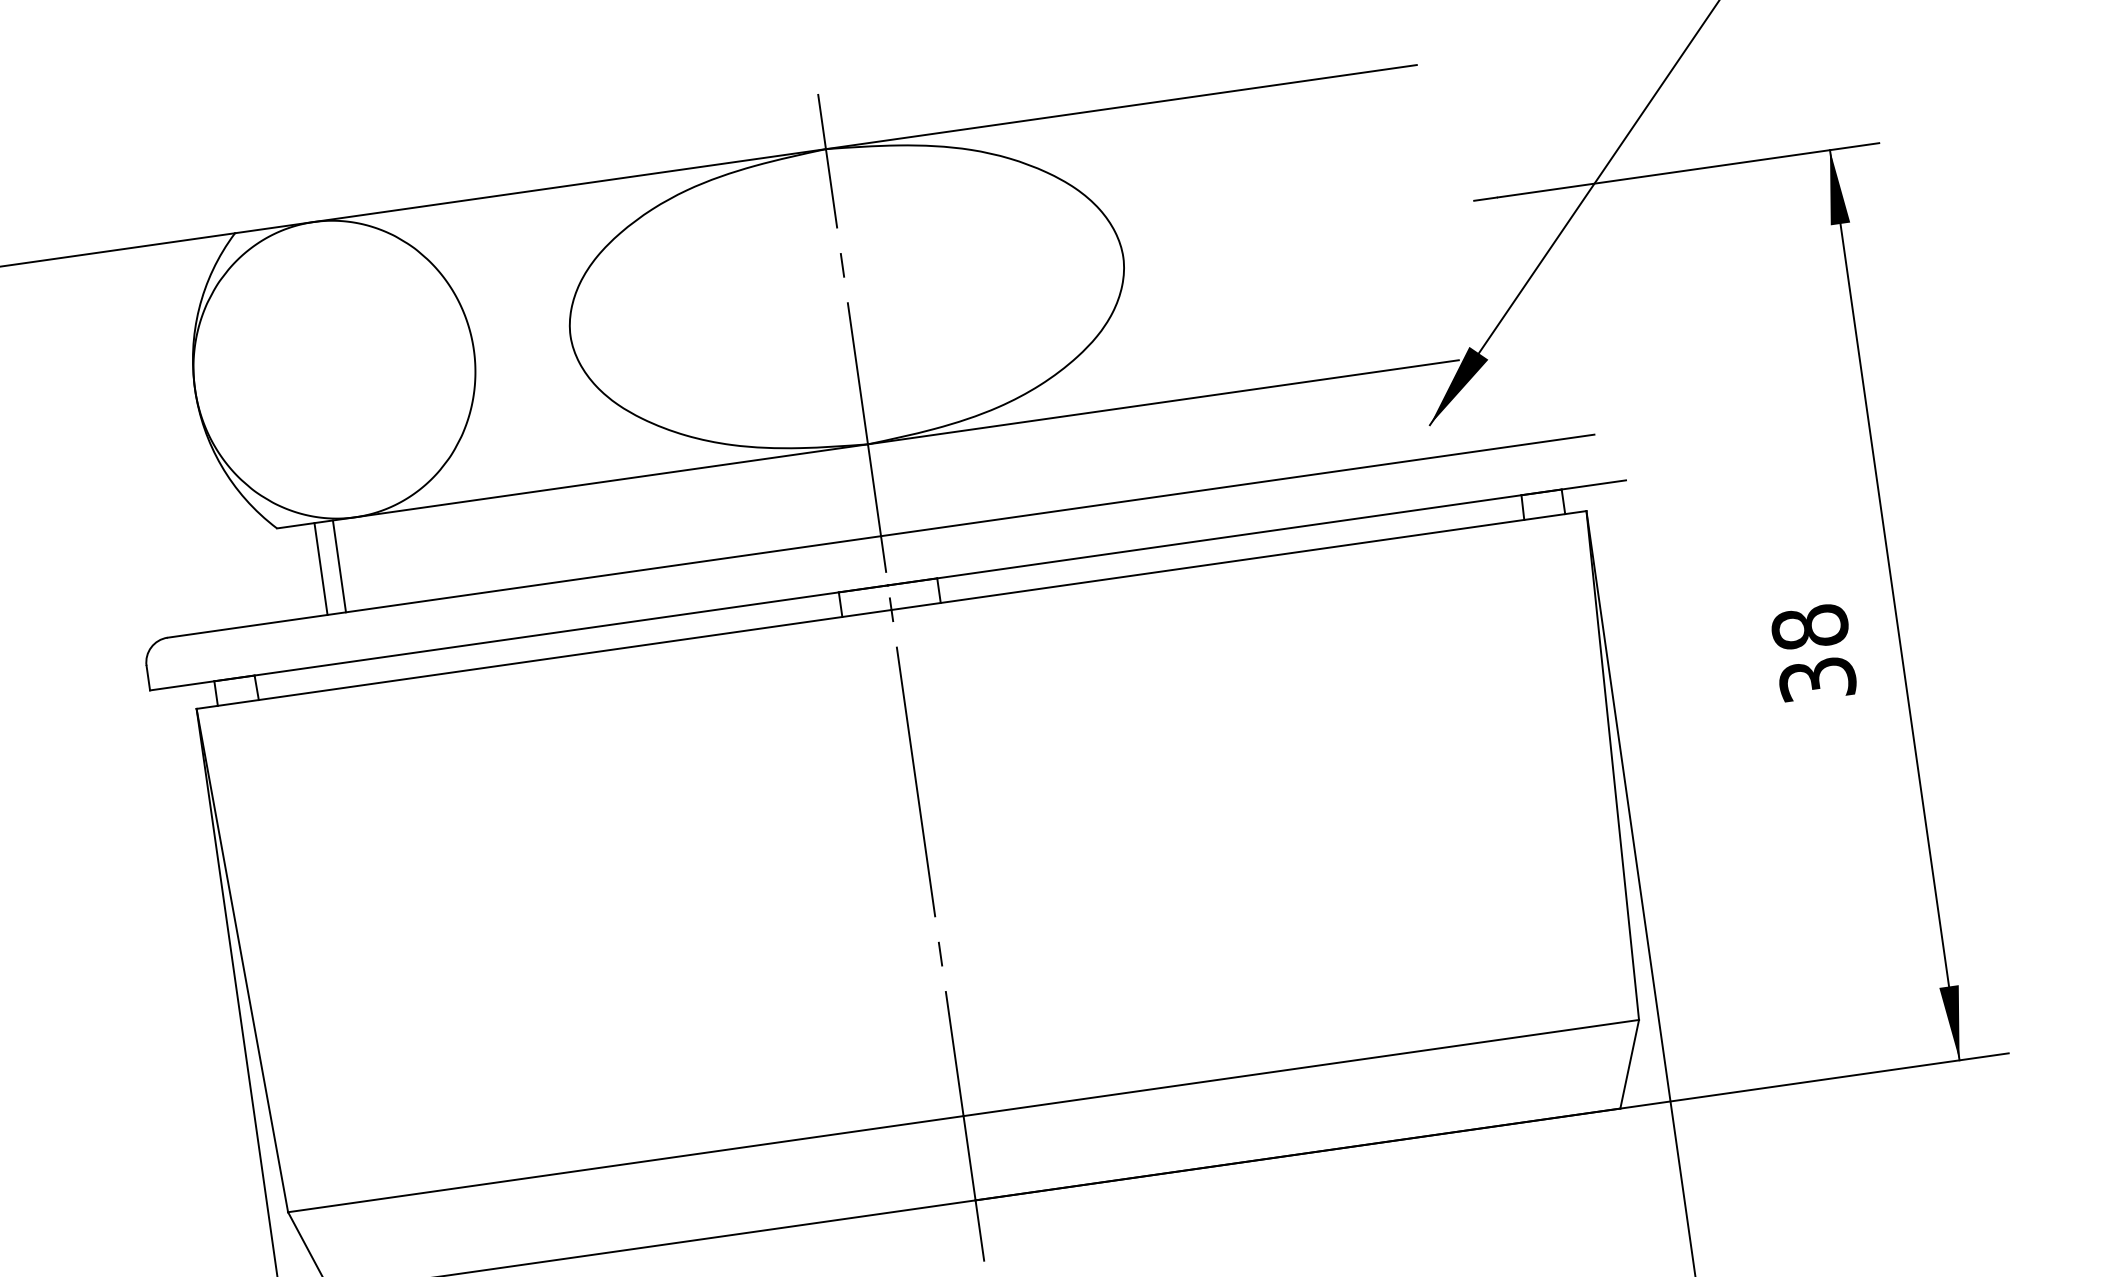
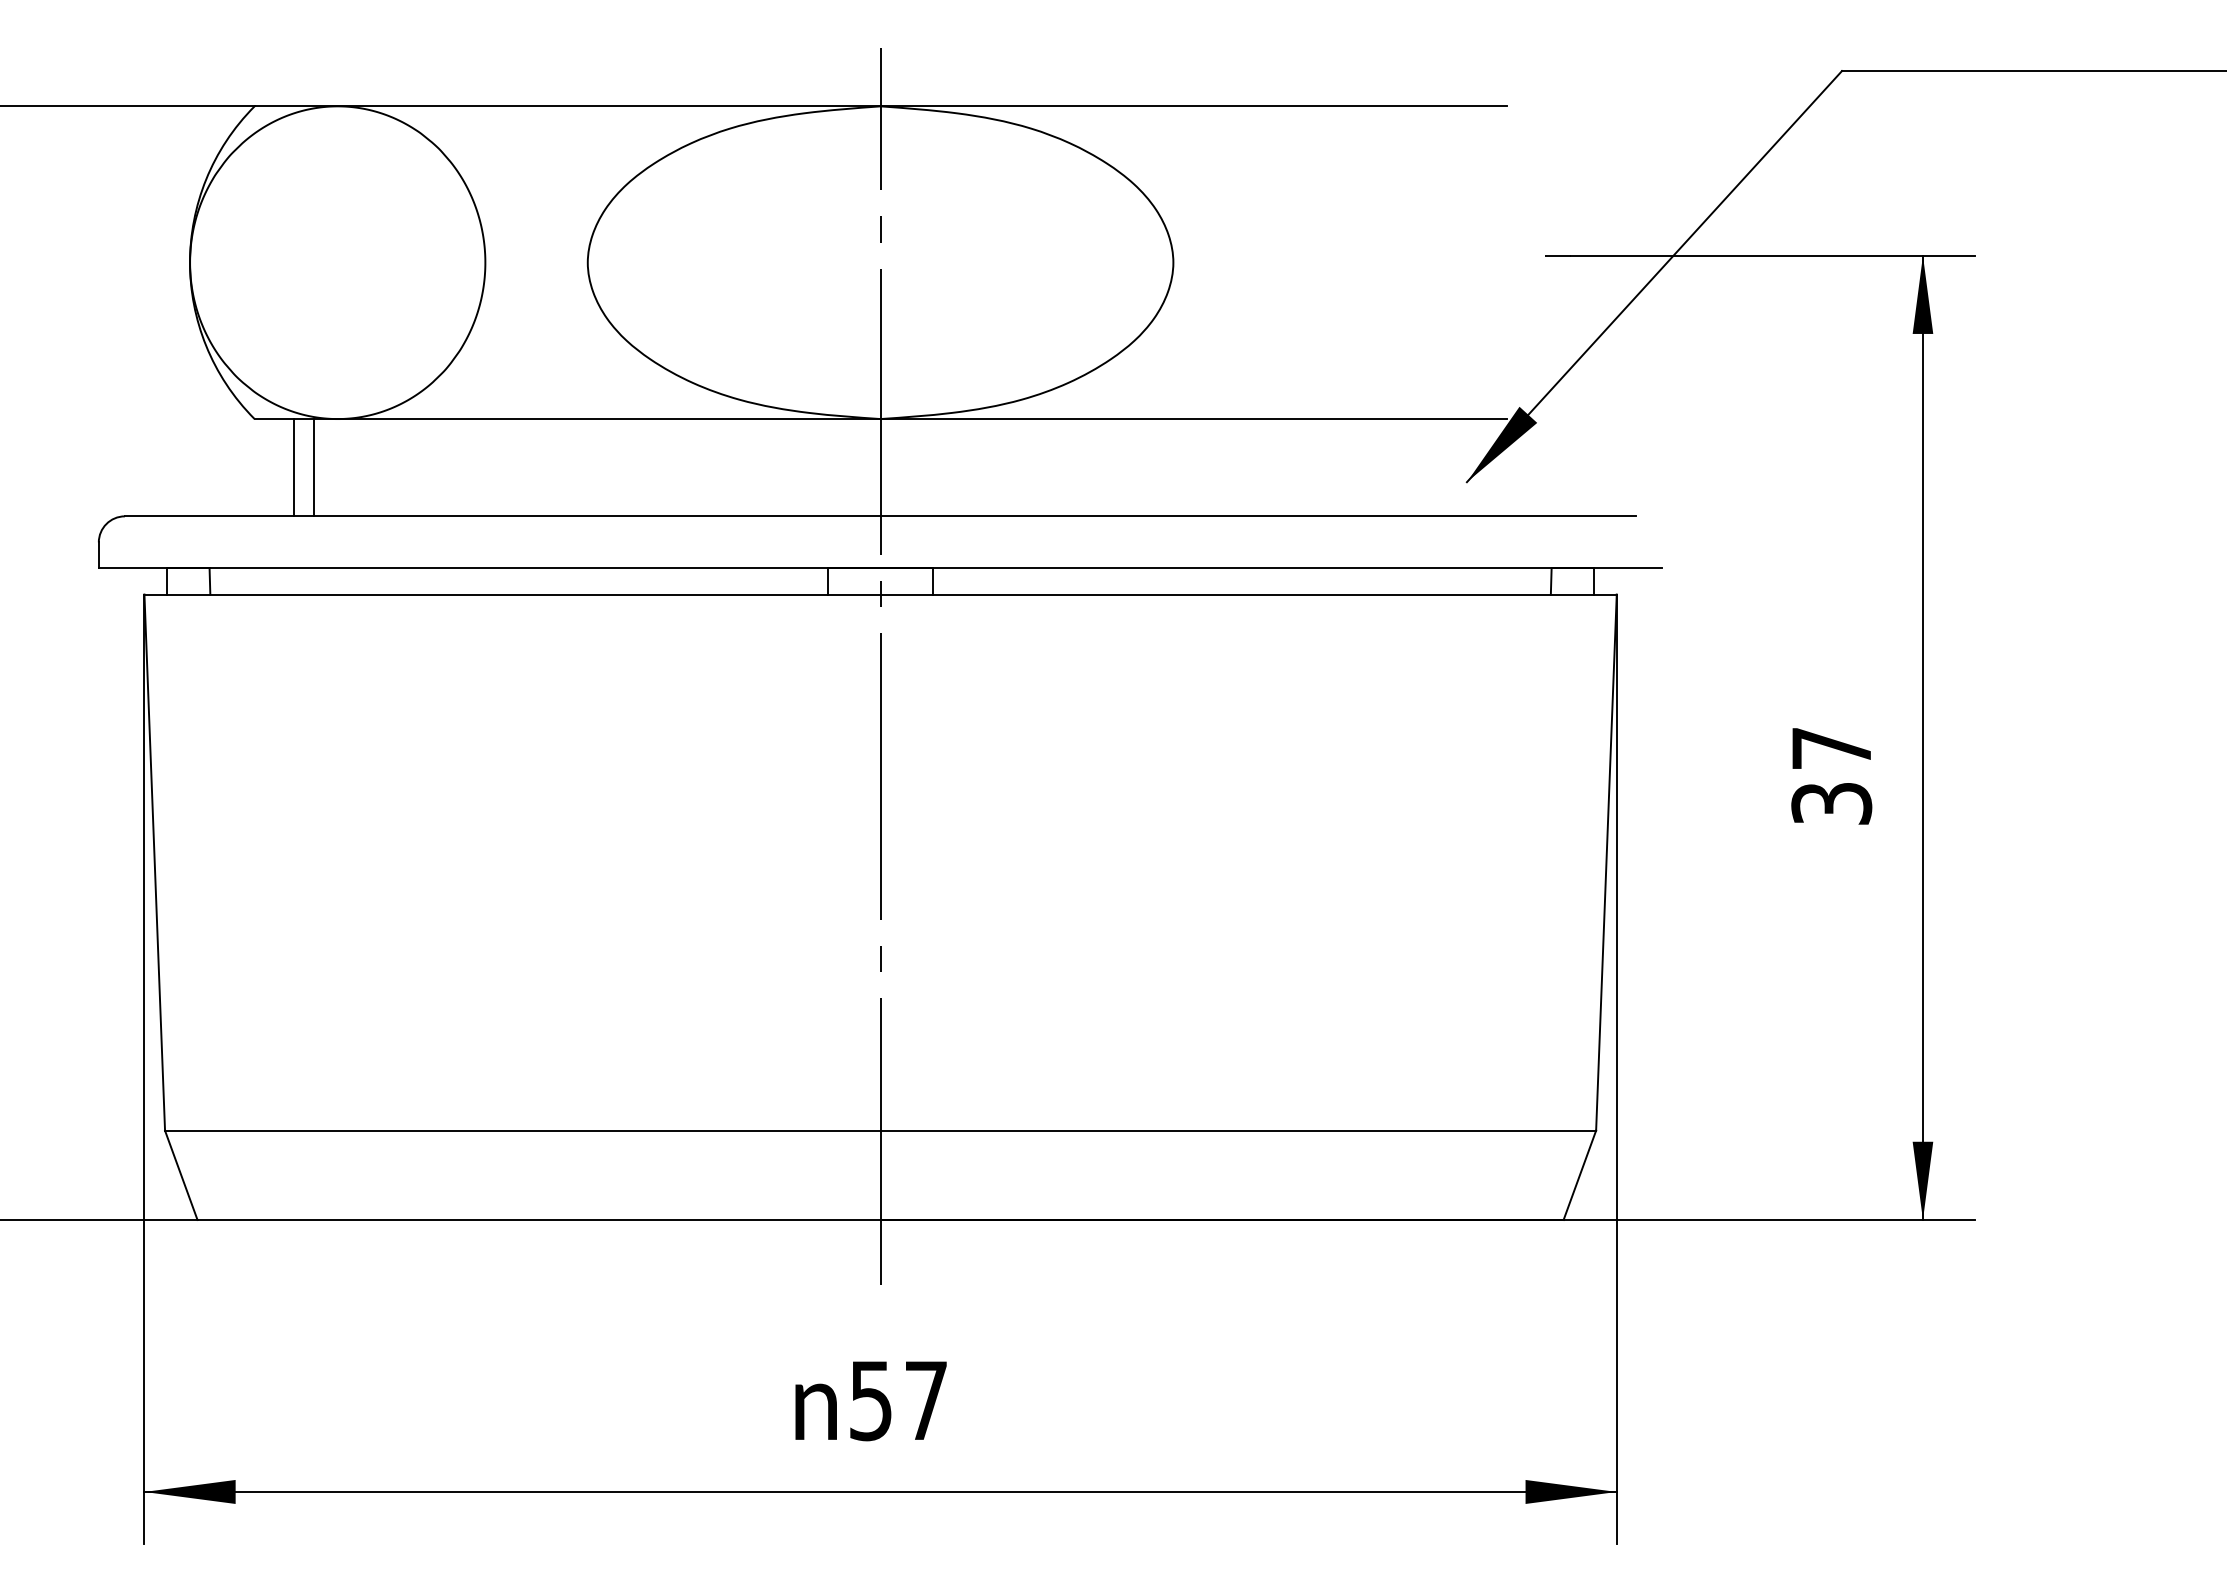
text: (1809, 627) -> (1831, 748), 38 -> 37

